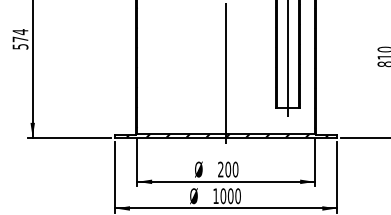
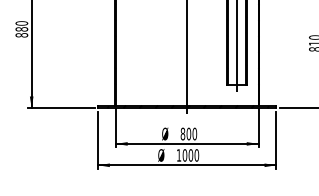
text: (20, 39) -> (21, 29), 574 -> 880
text: (220, 168) -> (182, 133), 200 -> 800

